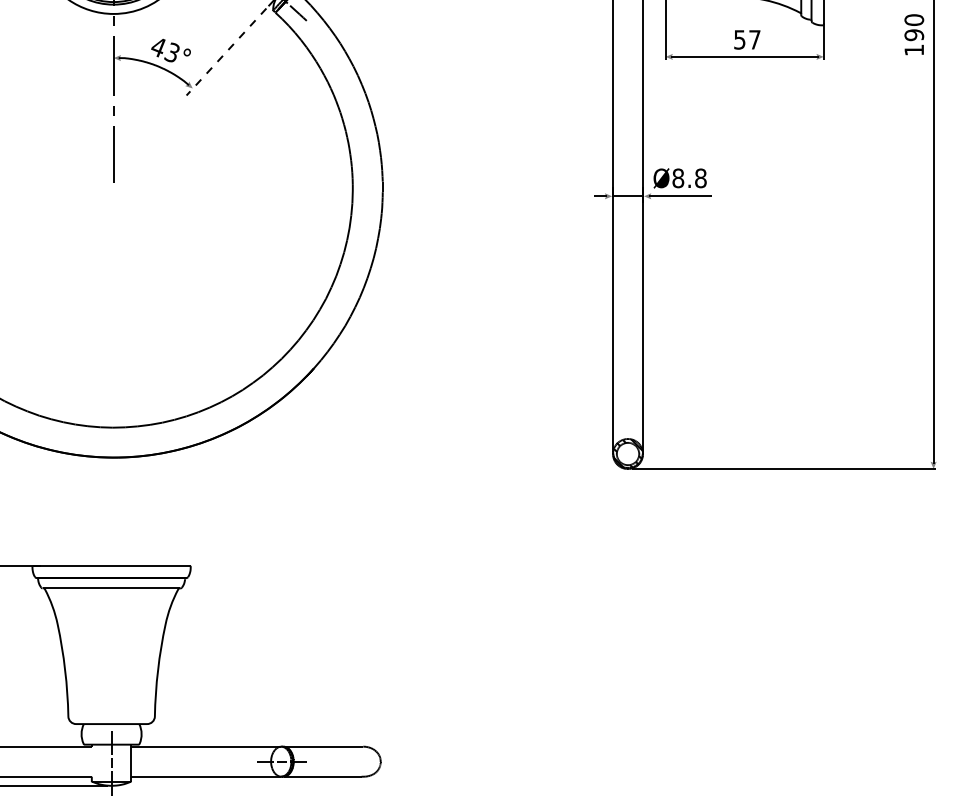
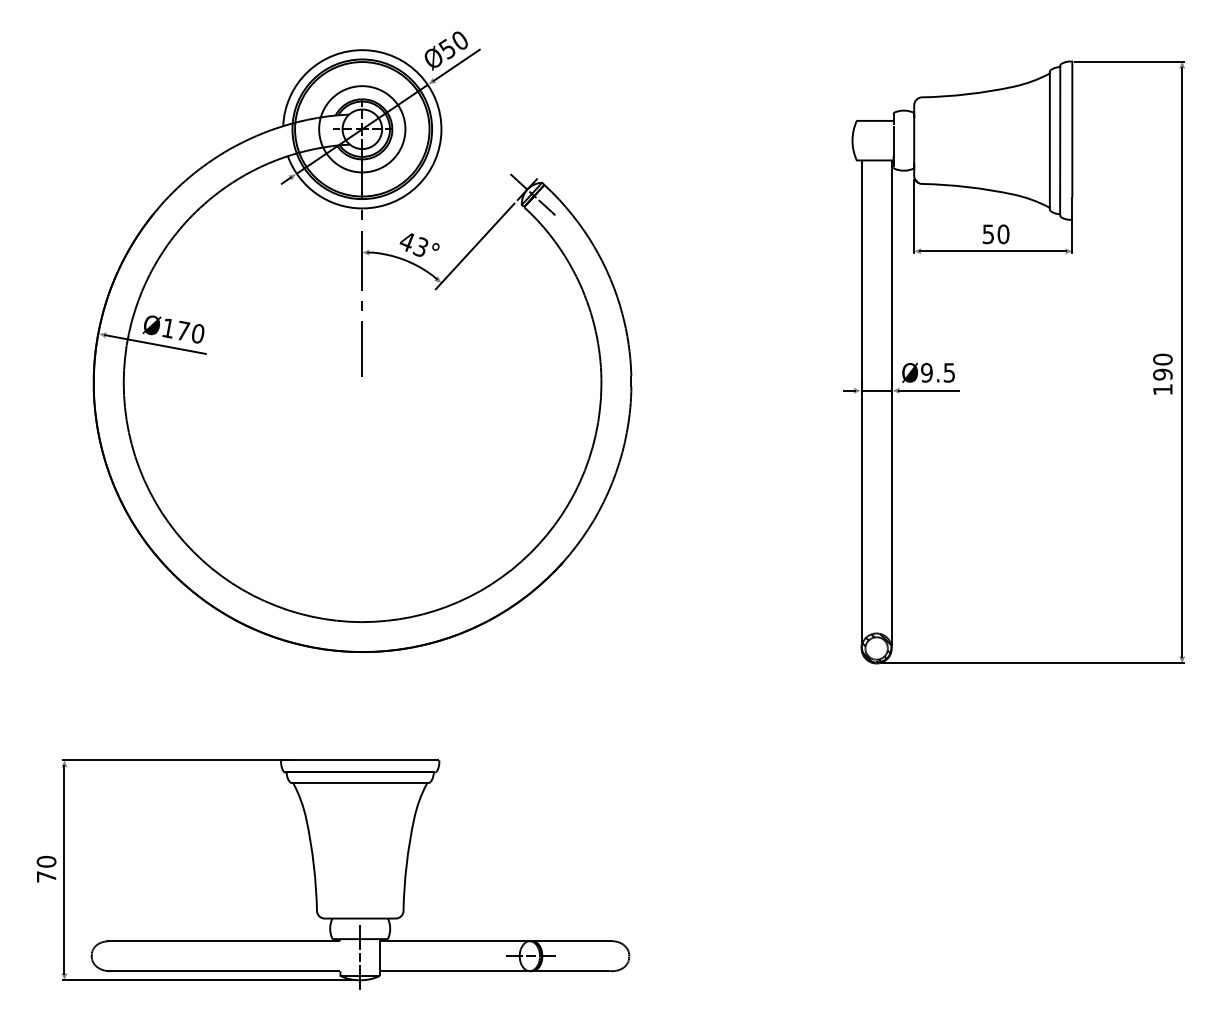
text: (913, 34) -> (1162, 373), moved
text: (754, 40) -> (1003, 234), 57 -> 50
line: (225, 52) -> (474, 246), dashed -> solid
text: (689, 178) -> (938, 372), Ø8.8 -> Ø9.5

